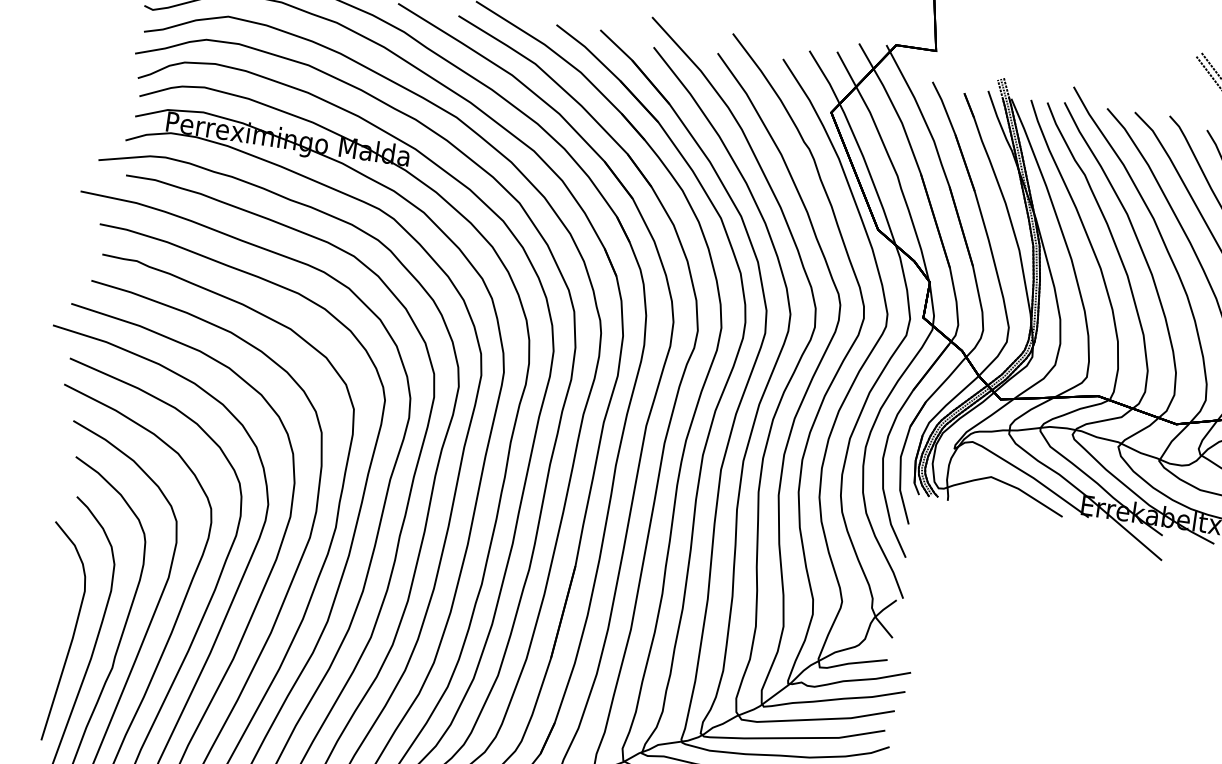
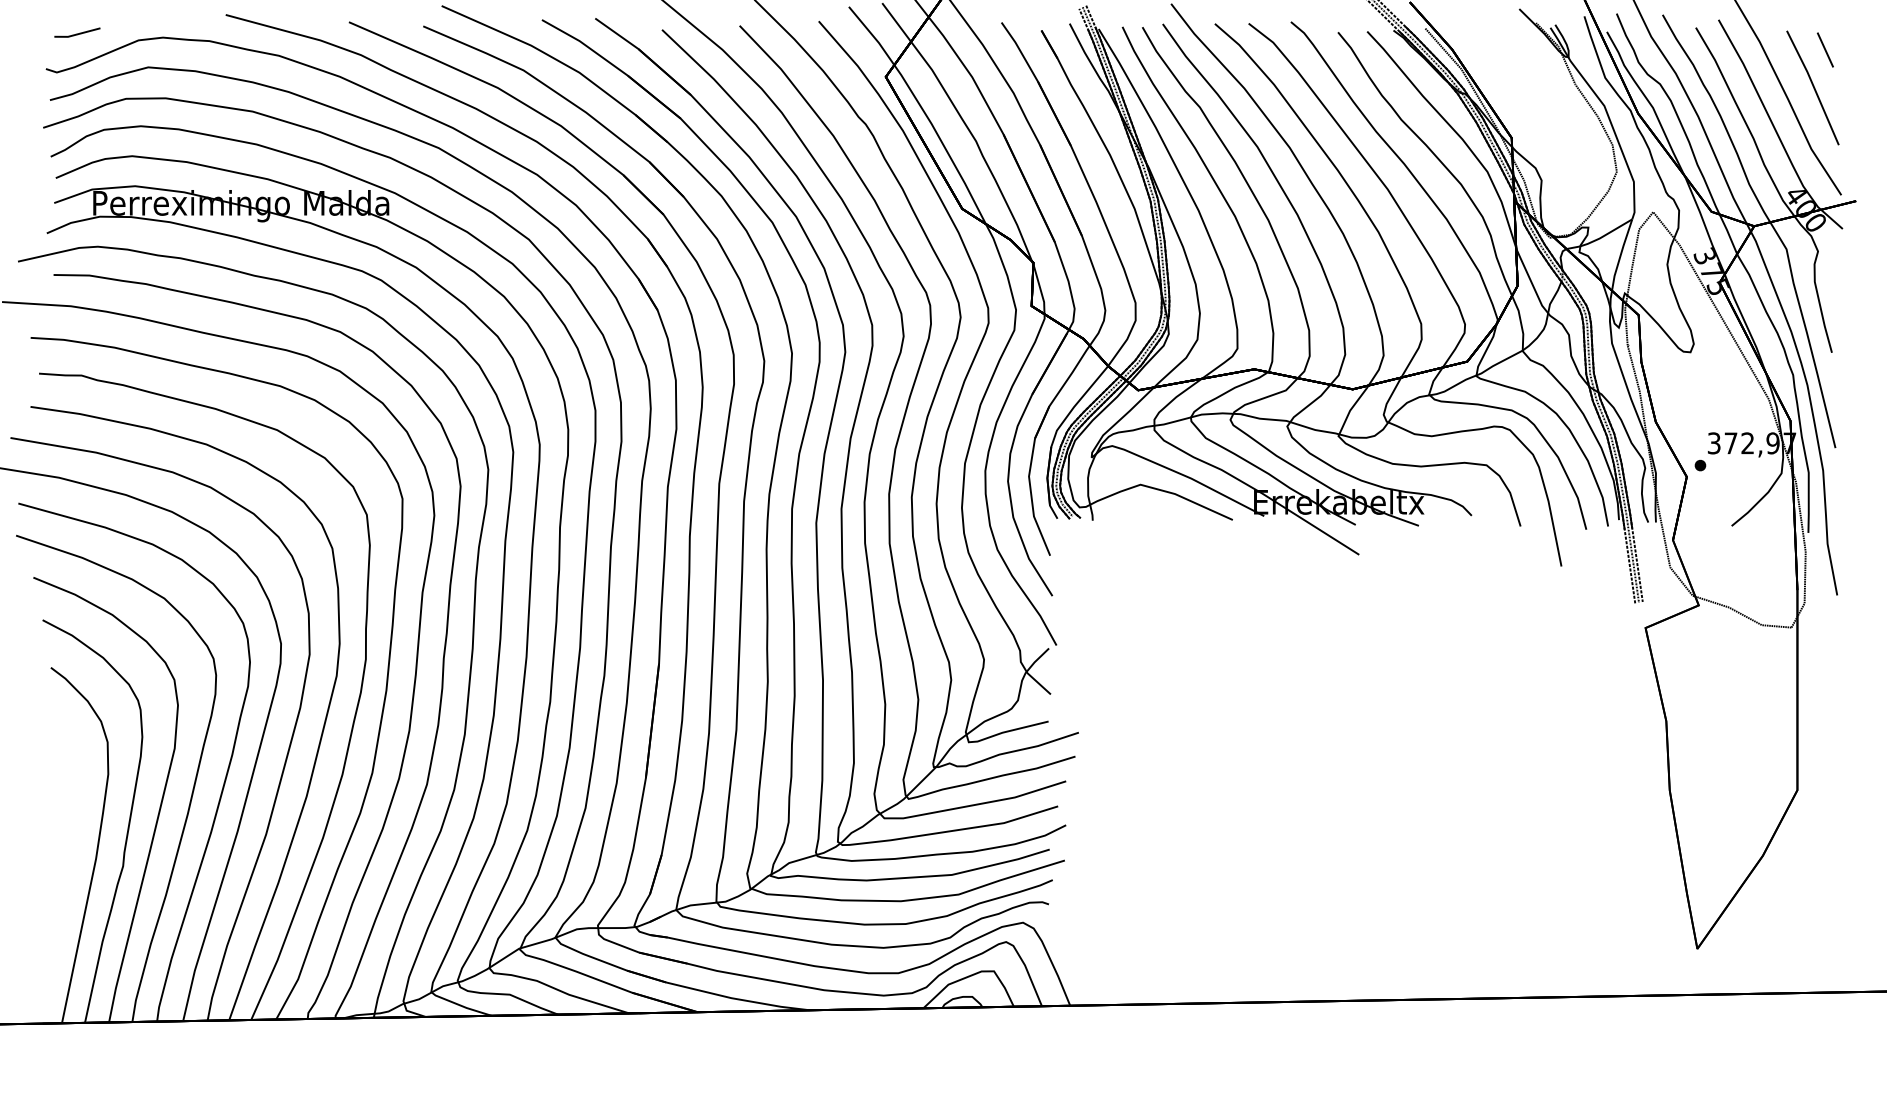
curve: (71, 637) -> (69, 836), removed

